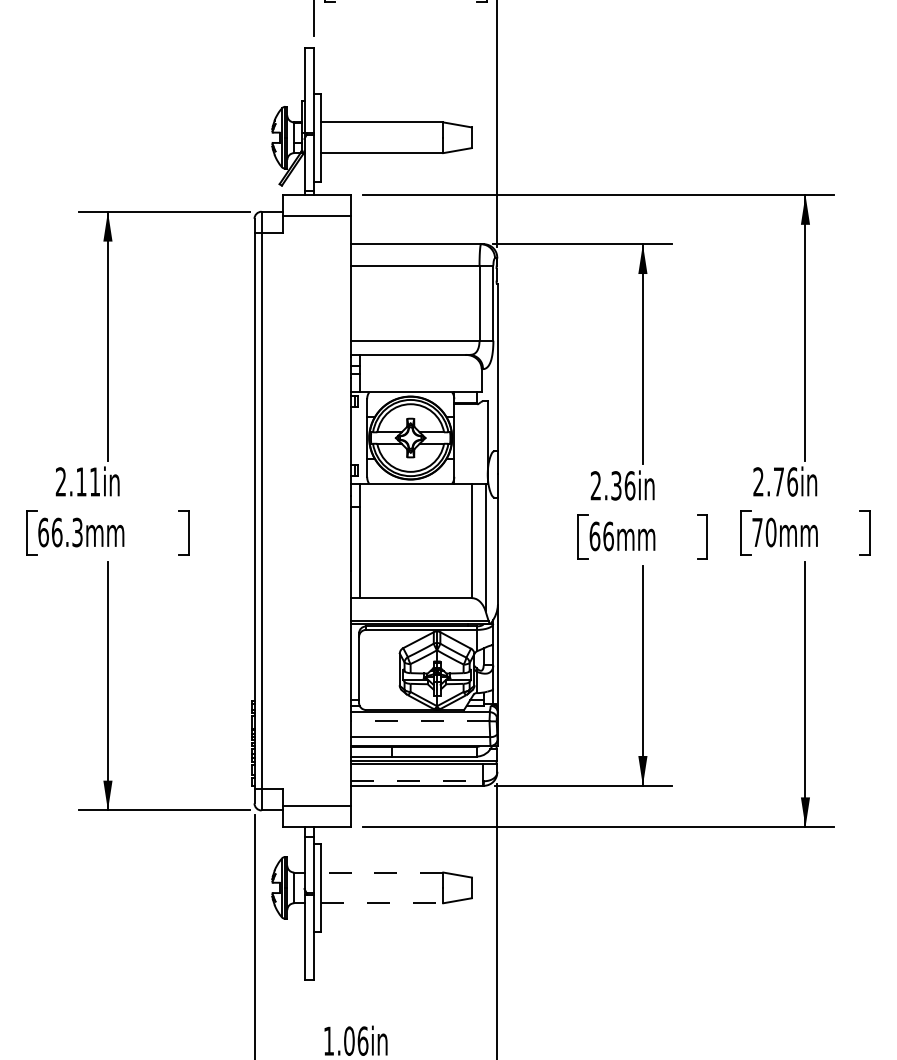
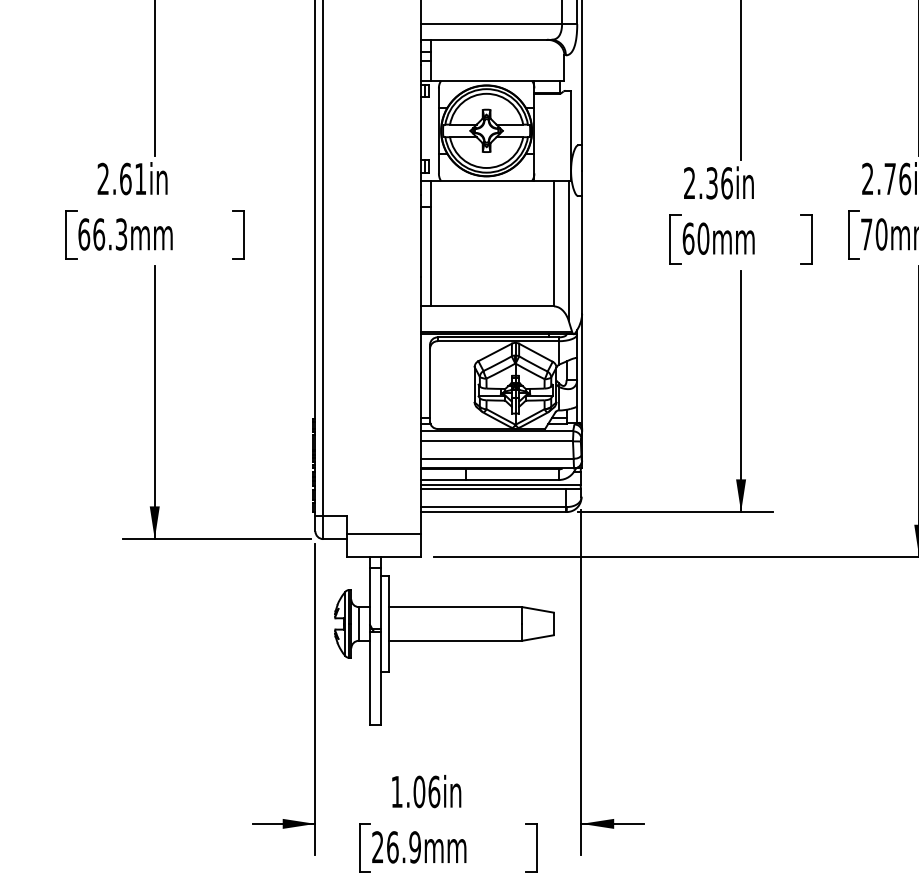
text: (81, 481) -> (125, 178), 2.11in -> 2.61in
text: (608, 535) -> (703, 237), 66mm -> 60mm
line: (419, 721) -> (496, 441), dashed -> solid
line: (417, 781) -> (494, 507), dashed -> solid
line: (382, 872) -> (455, 607), dashed -> solid
line: (382, 903) -> (455, 641), dashed -> solid

